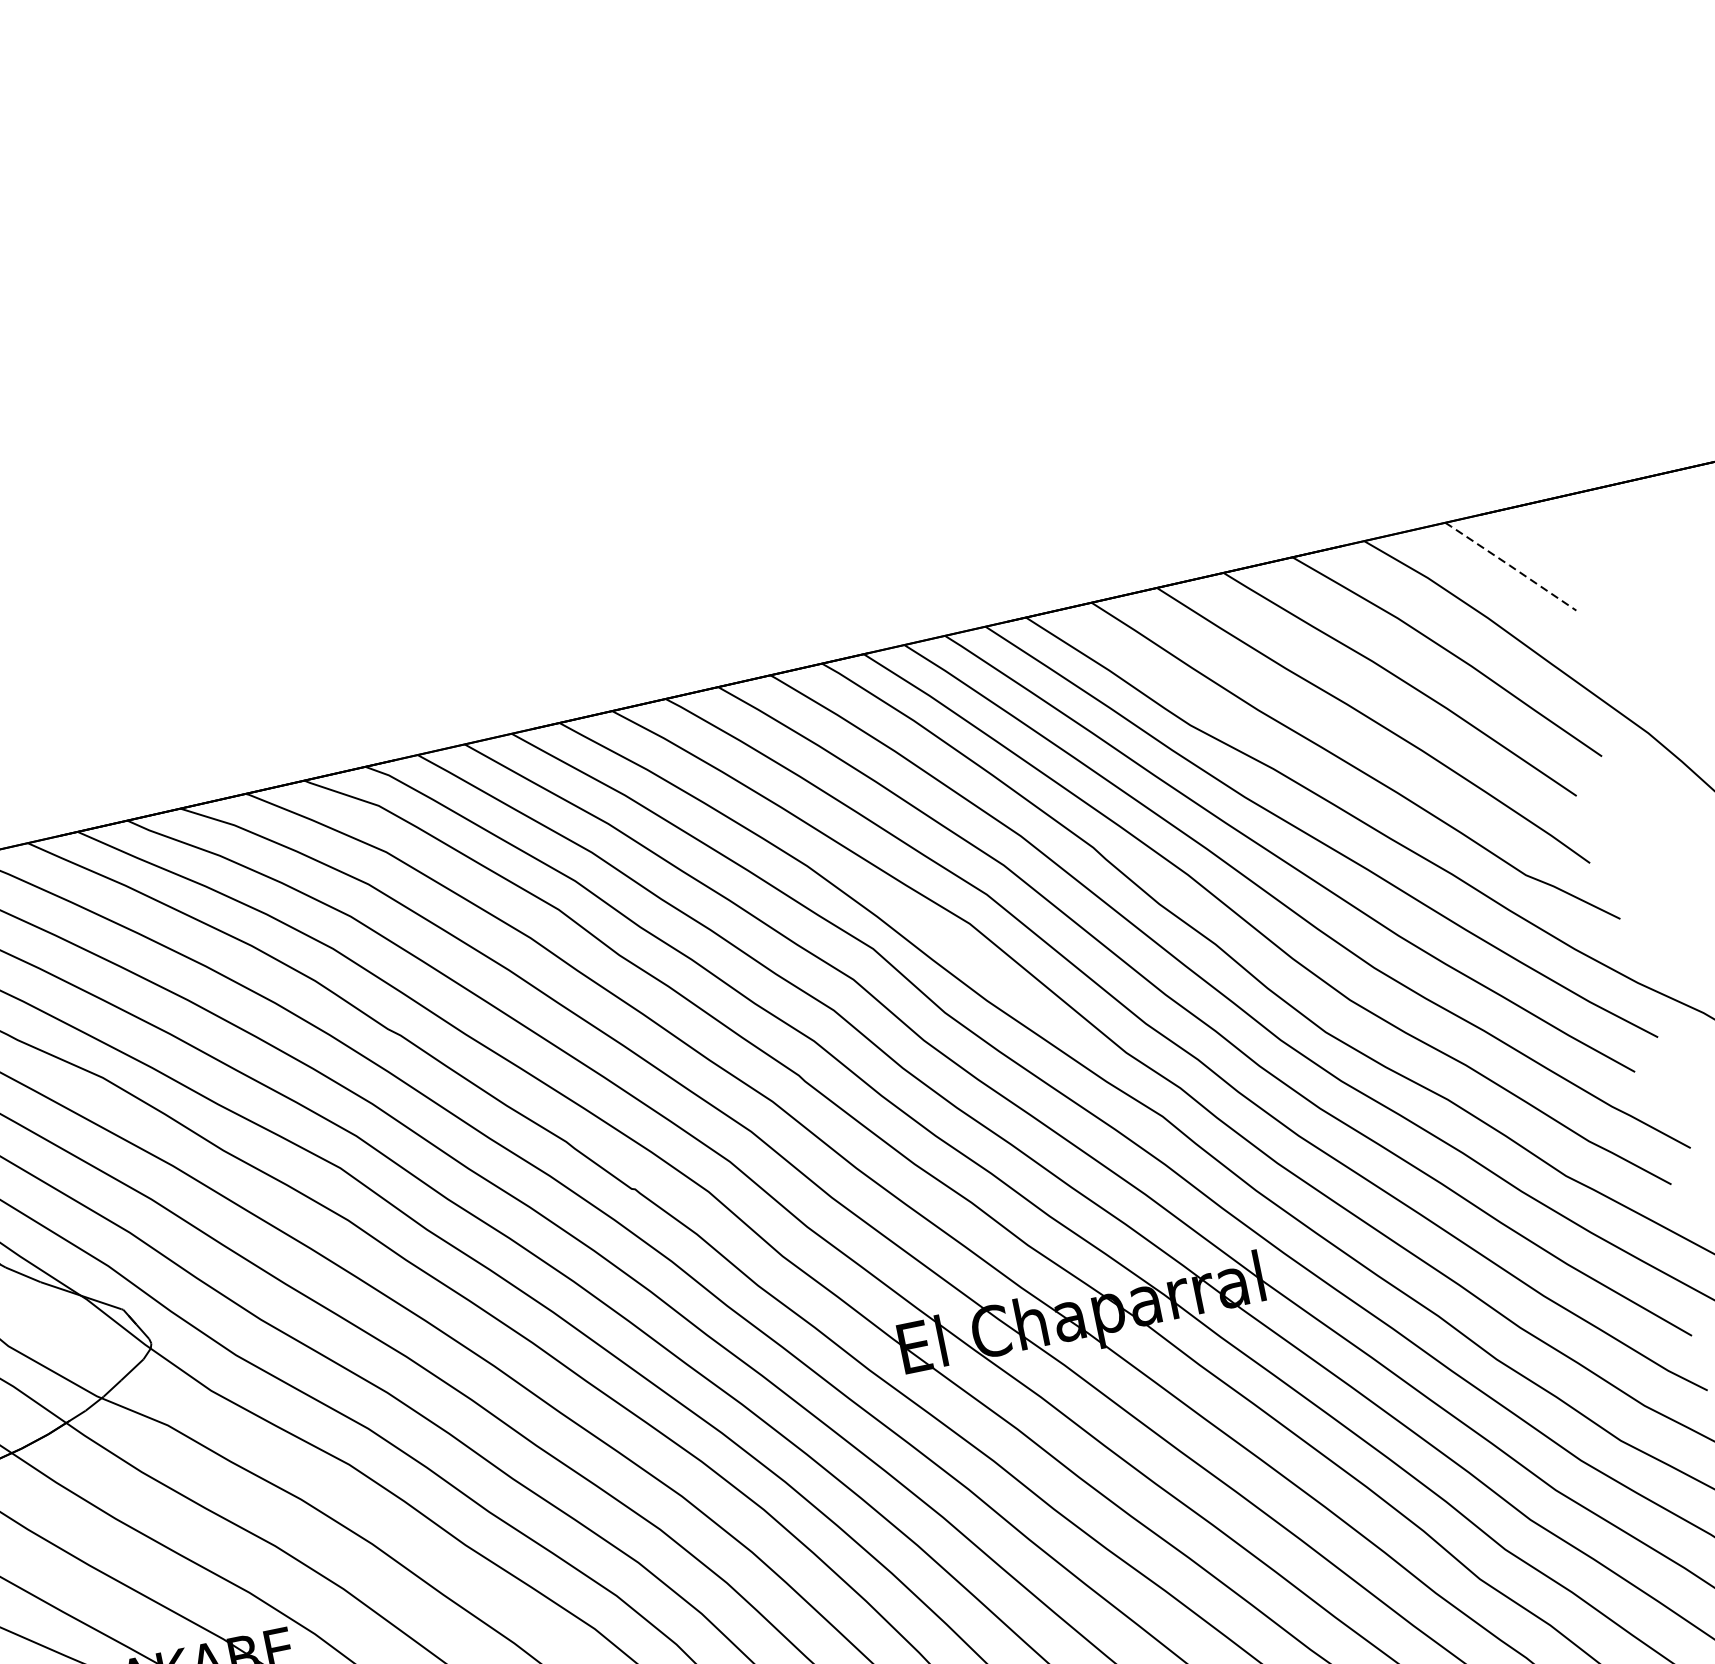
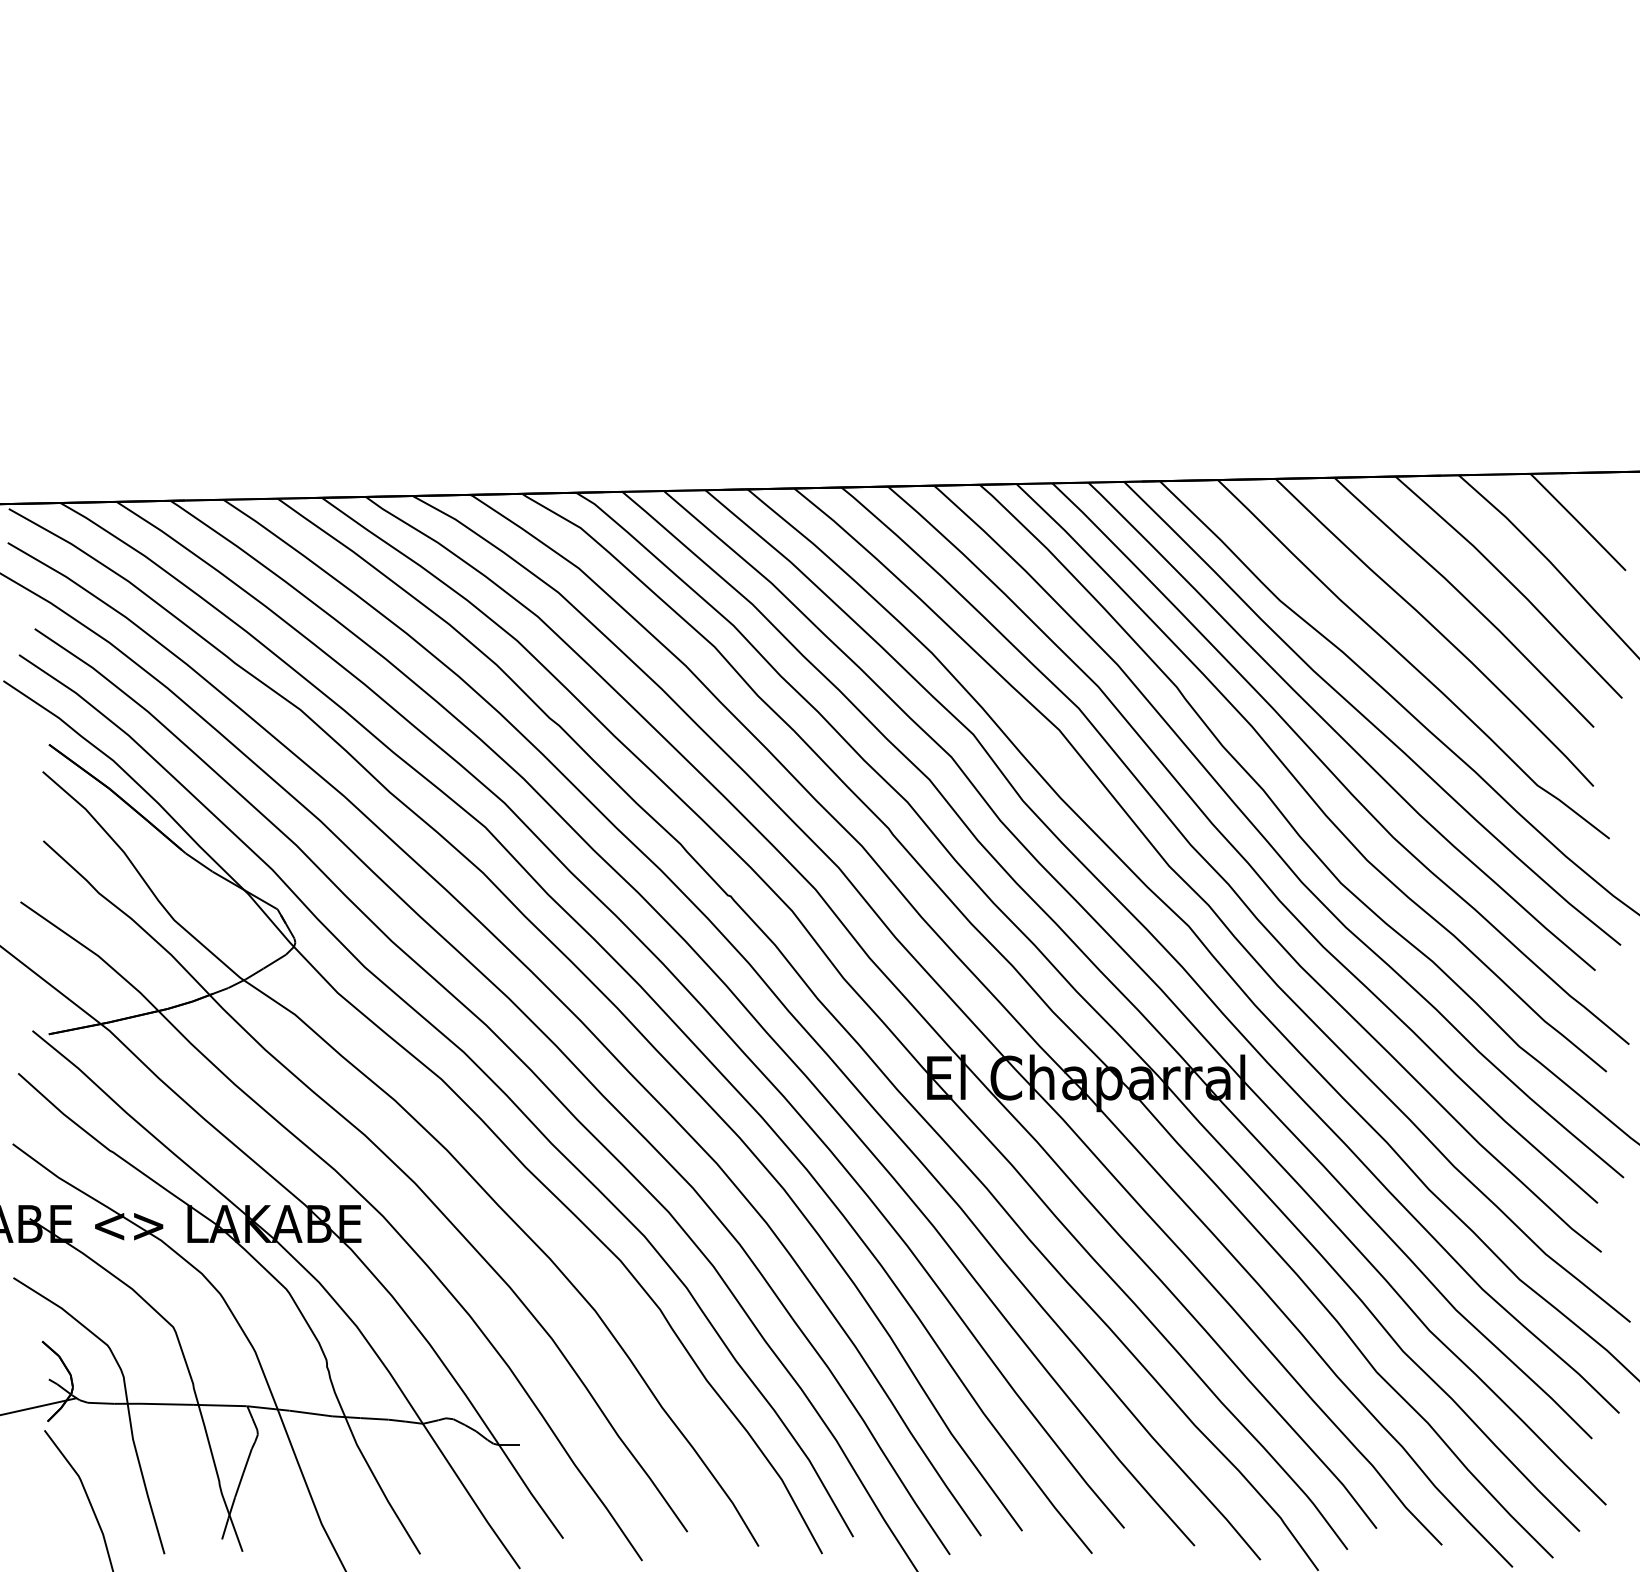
line: (1509, 565) -> (1577, 521), dashed -> solid

